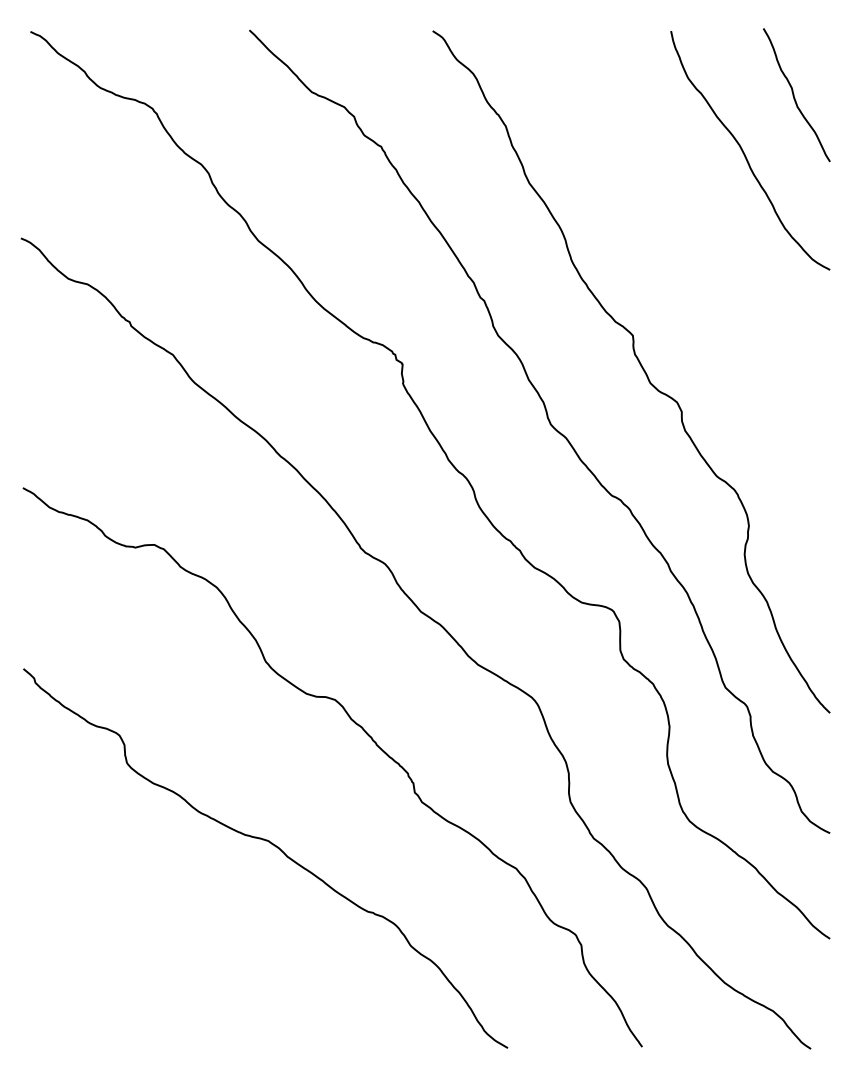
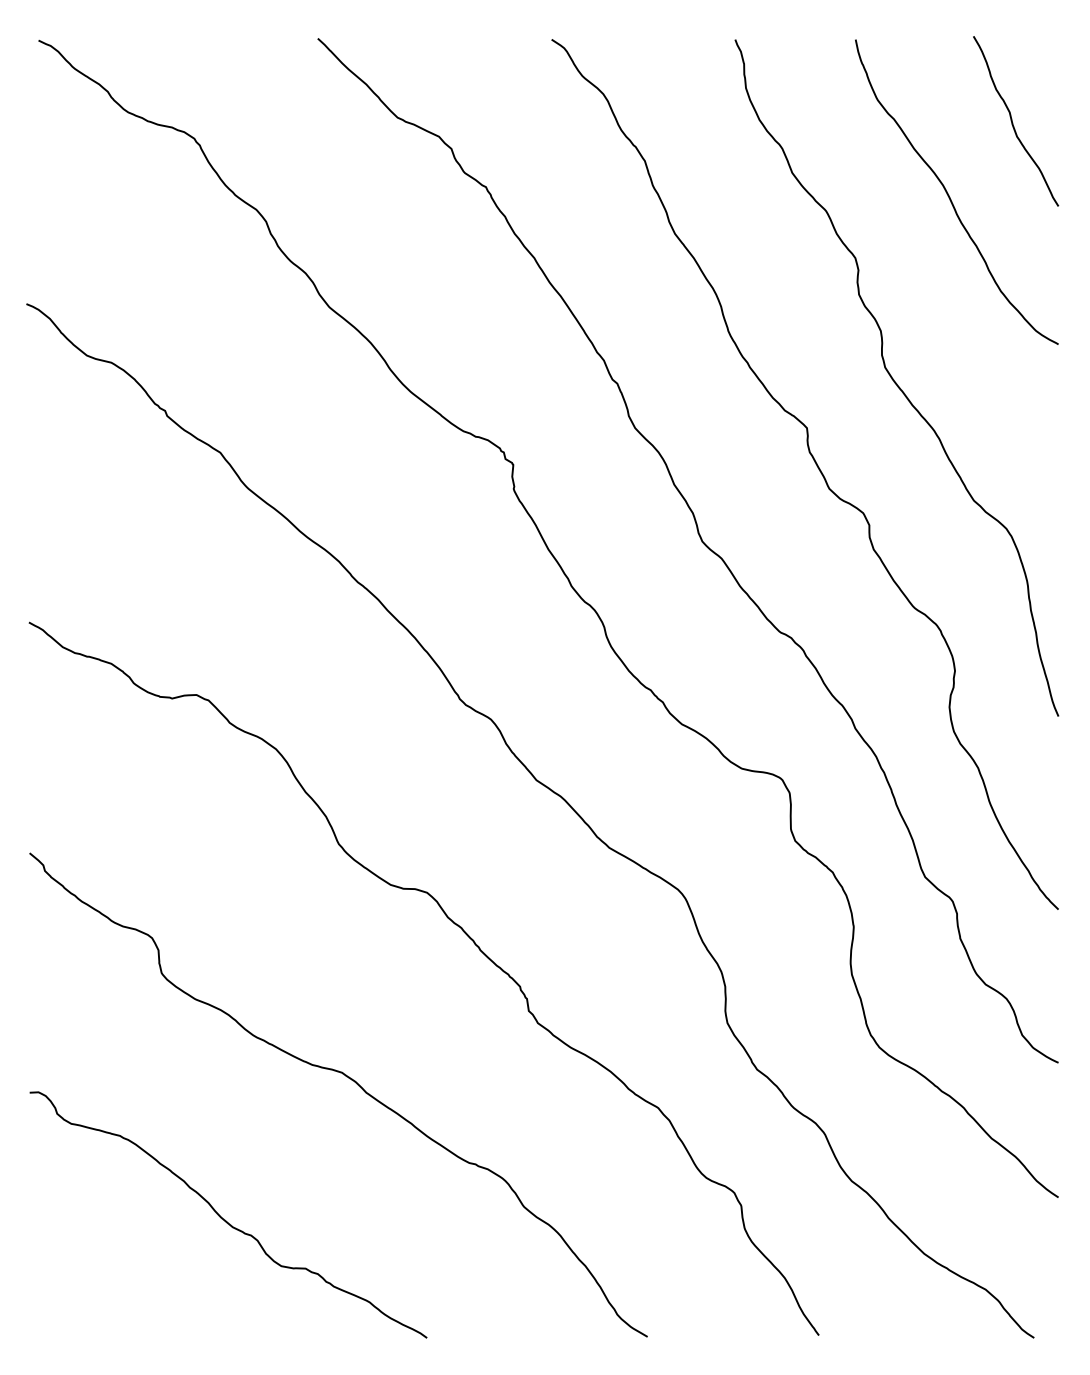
curve: (701, 297) -> (894, 379), added
curve: (177, 956) -> (225, 1219), added

